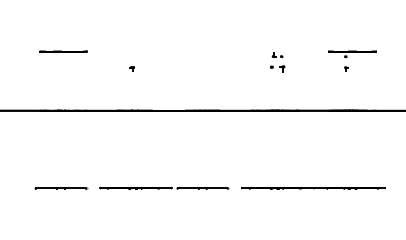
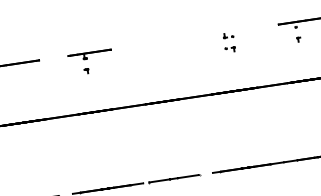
part: (137, 54) -> (89, 55), added
part: (277, 68) -> (230, 49), size x0.71

